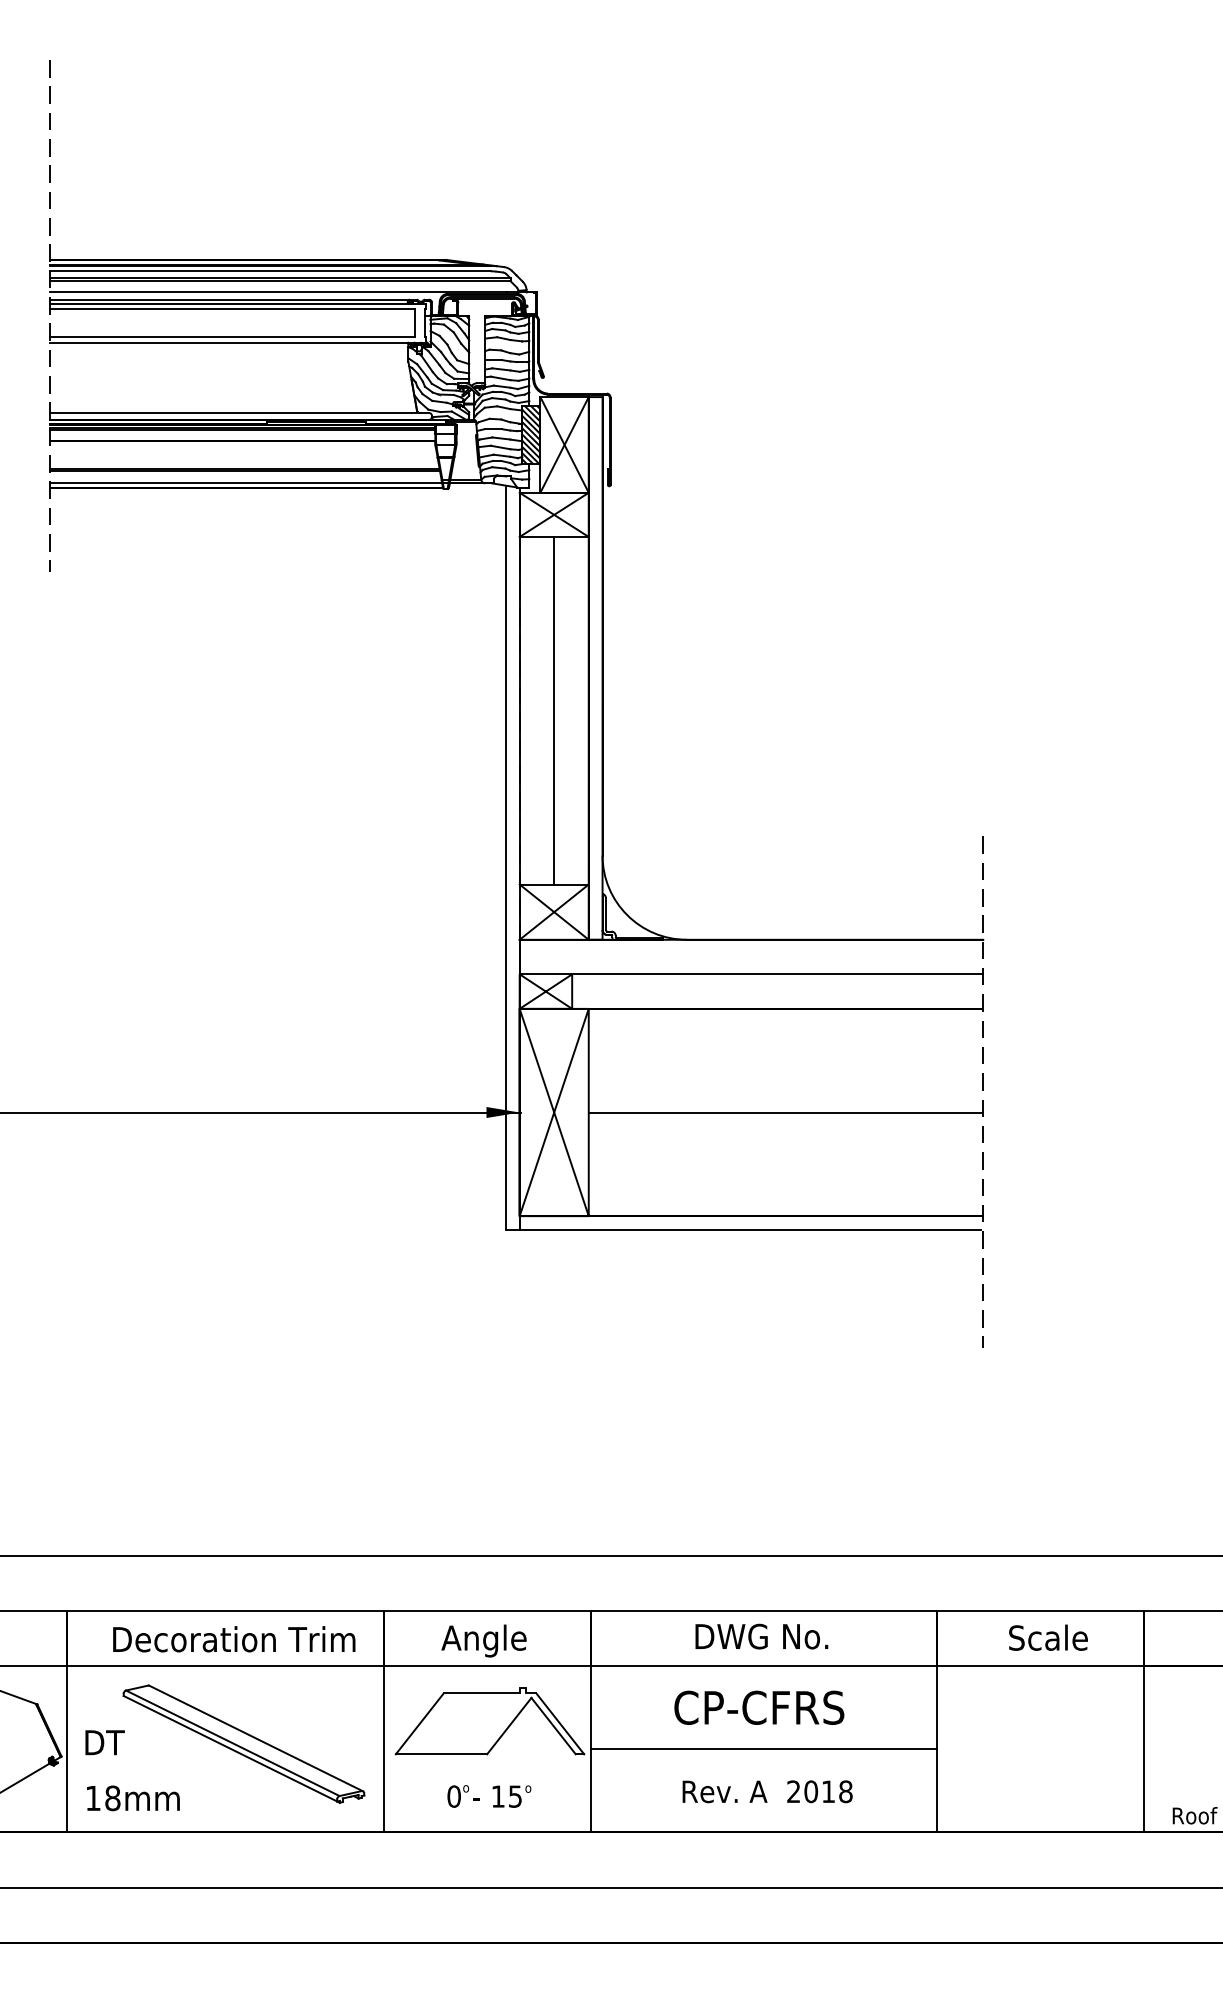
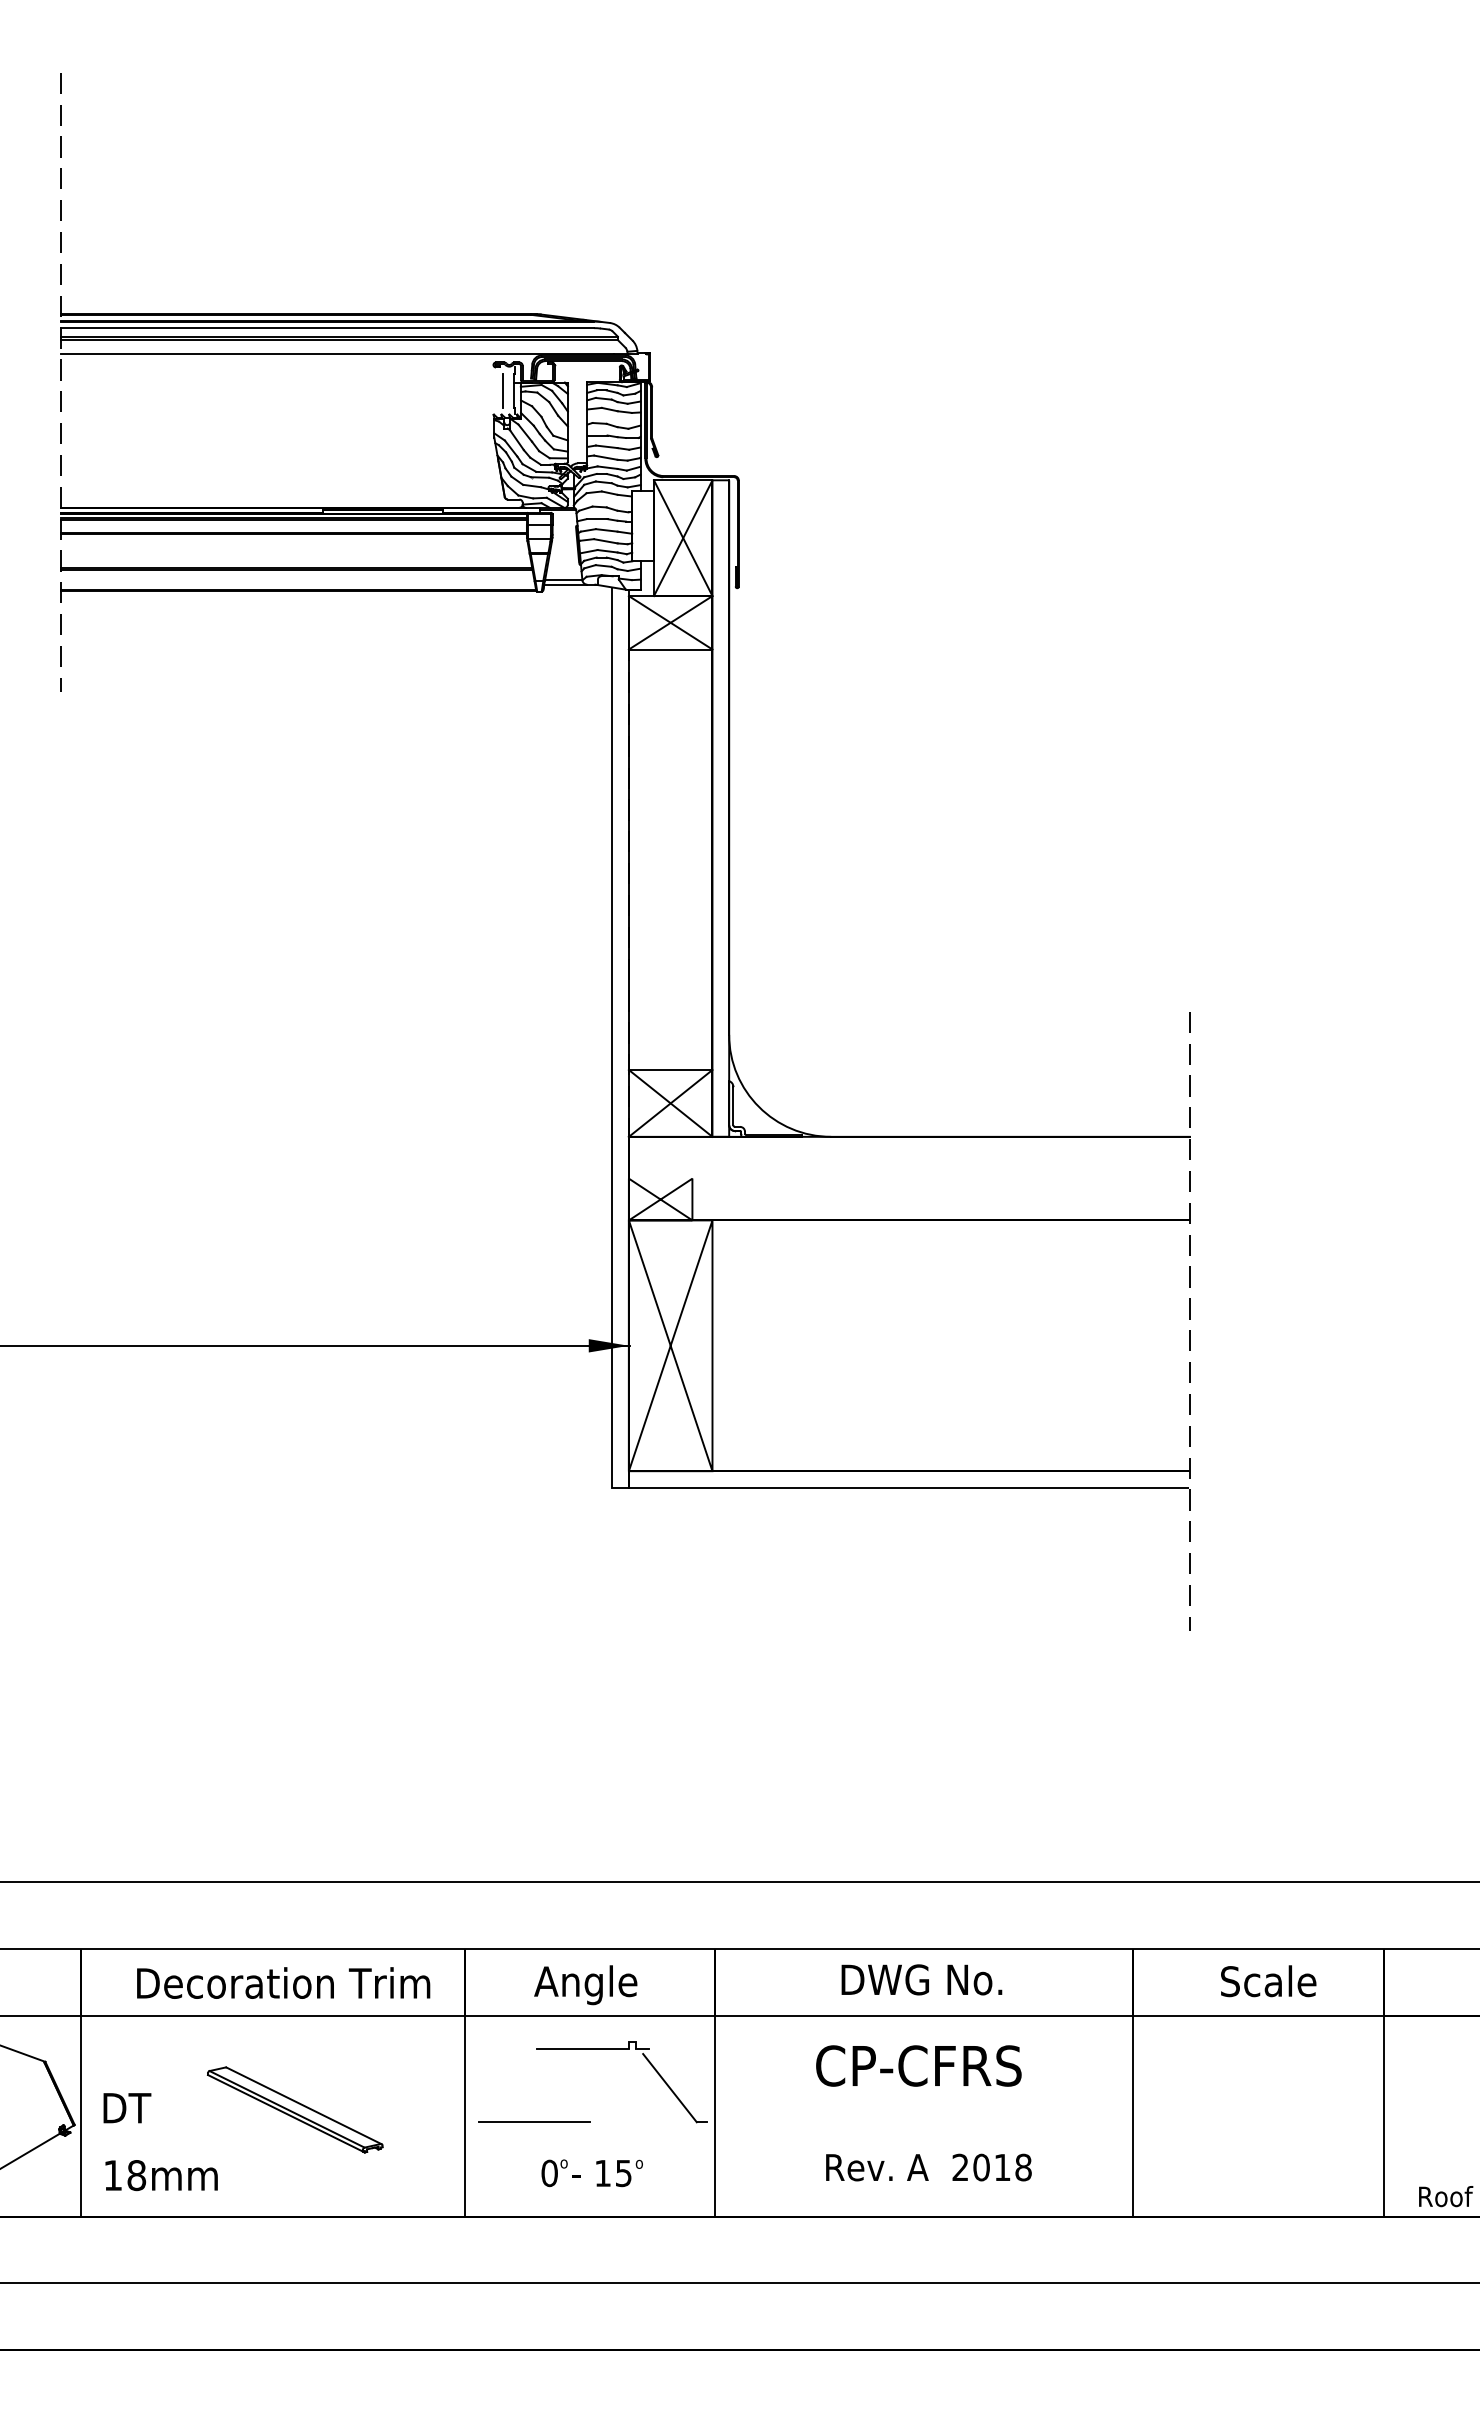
line: (230, 299) -> (278, 362), removed
line: (237, 303) -> (287, 367), removed
line: (232, 309) -> (281, 374), removed
line: (232, 336) -> (281, 407), removed
line: (237, 342) -> (287, 414), removed
line: (234, 412) -> (283, 499), removed
hatch: (530, 435) -> (642, 526), removed
line: (267, 483) -> (323, 584), removed
line: (554, 710) -> (670, 859), removed
line: (750, 974) -> (908, 1178), removed
line: (785, 1112) -> (950, 1345), removed
line: (419, 1723) -> (507, 2085), removed
line: (559, 1723) -> (677, 2085), removed
line: (509, 1726) -> (616, 2088), removed
part: (243, 1743) -> (294, 2109), size x0.6
line: (764, 1749) -> (924, 2116), removed

